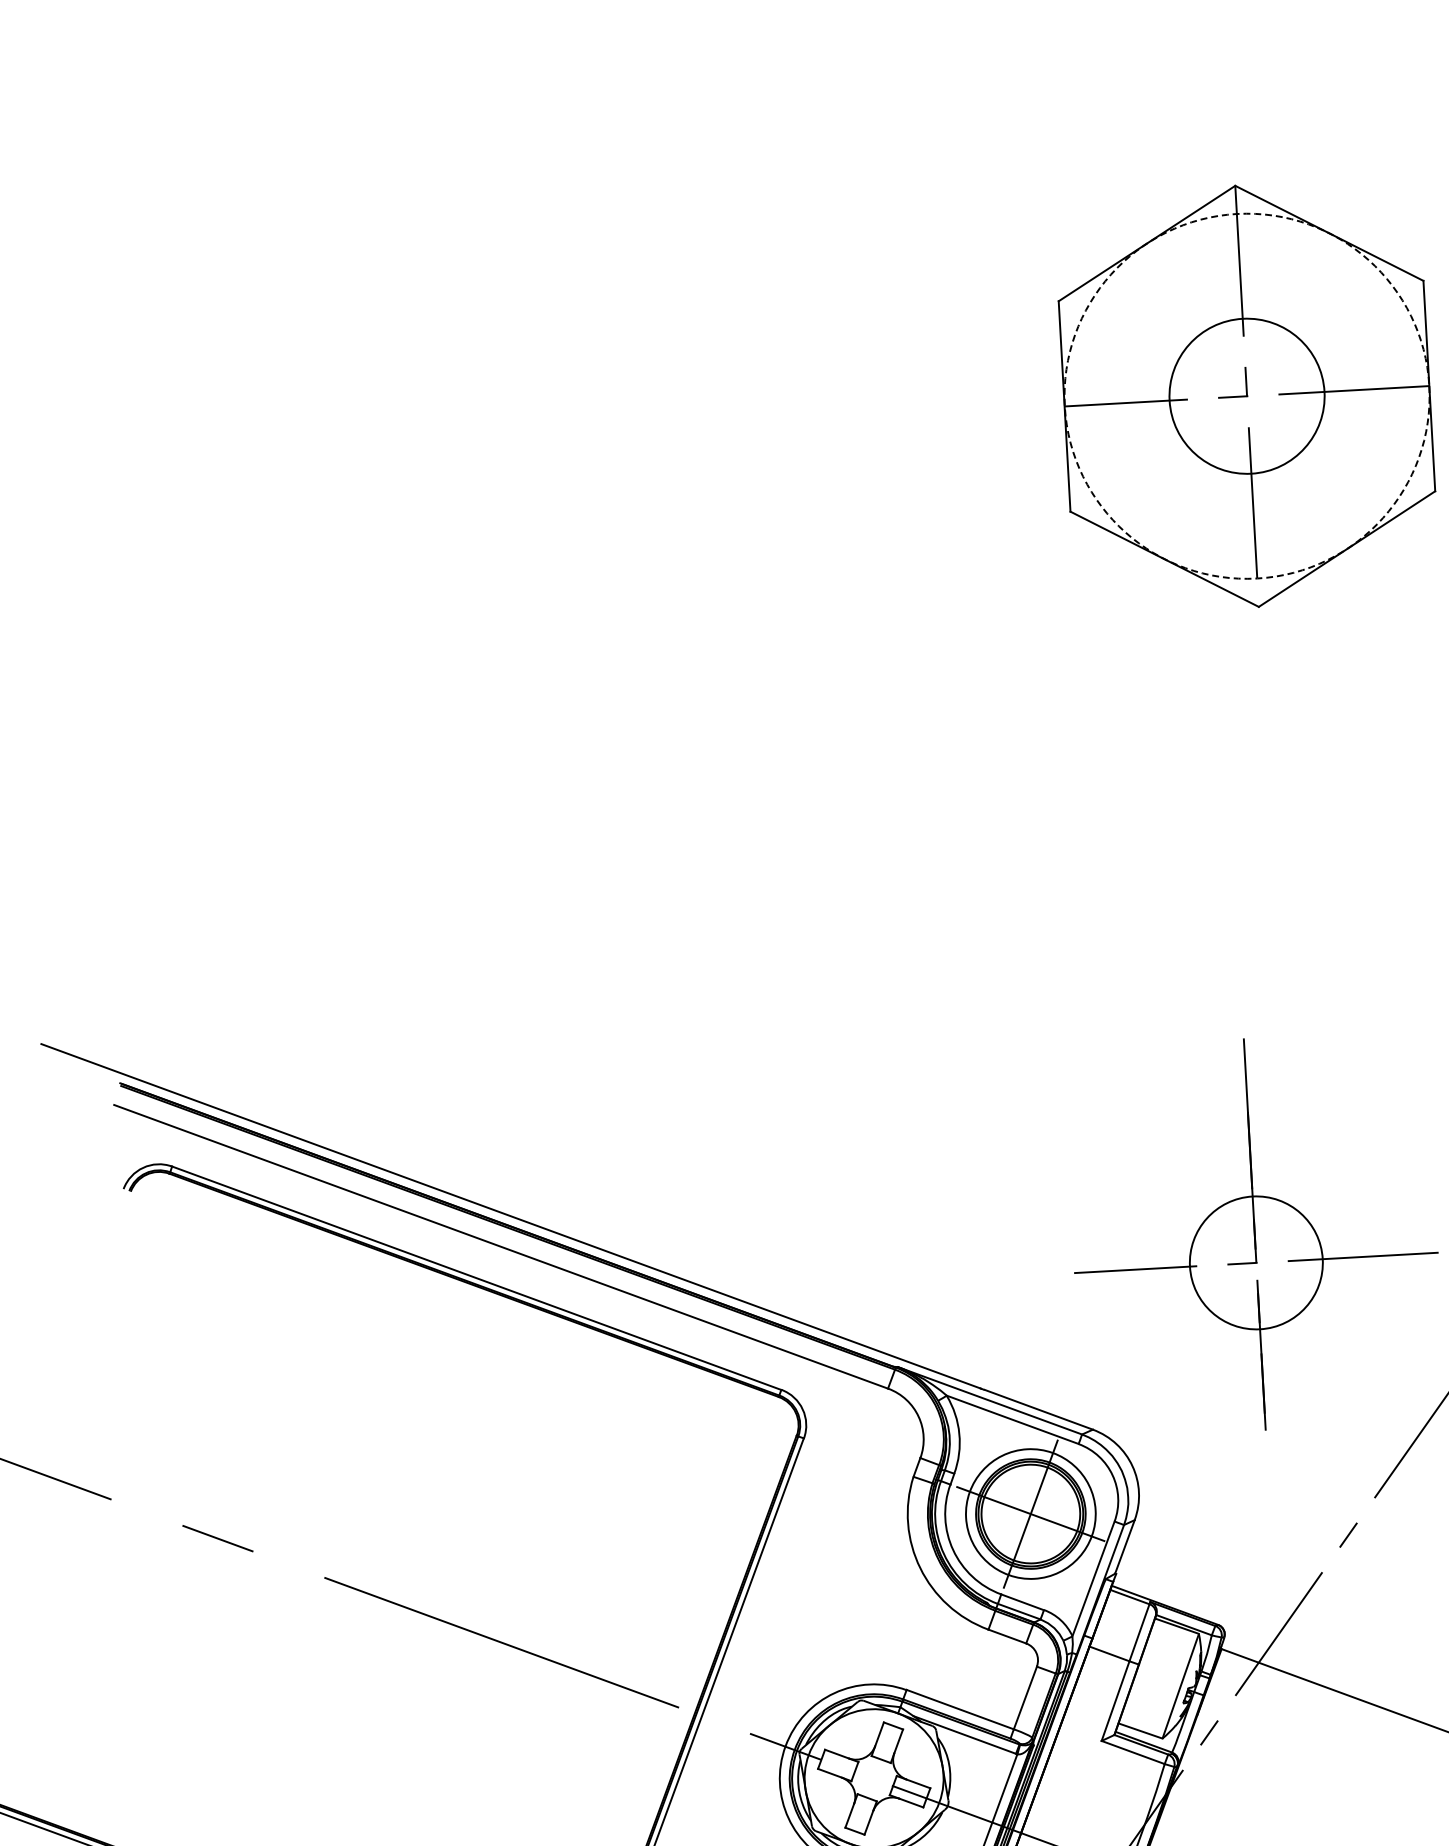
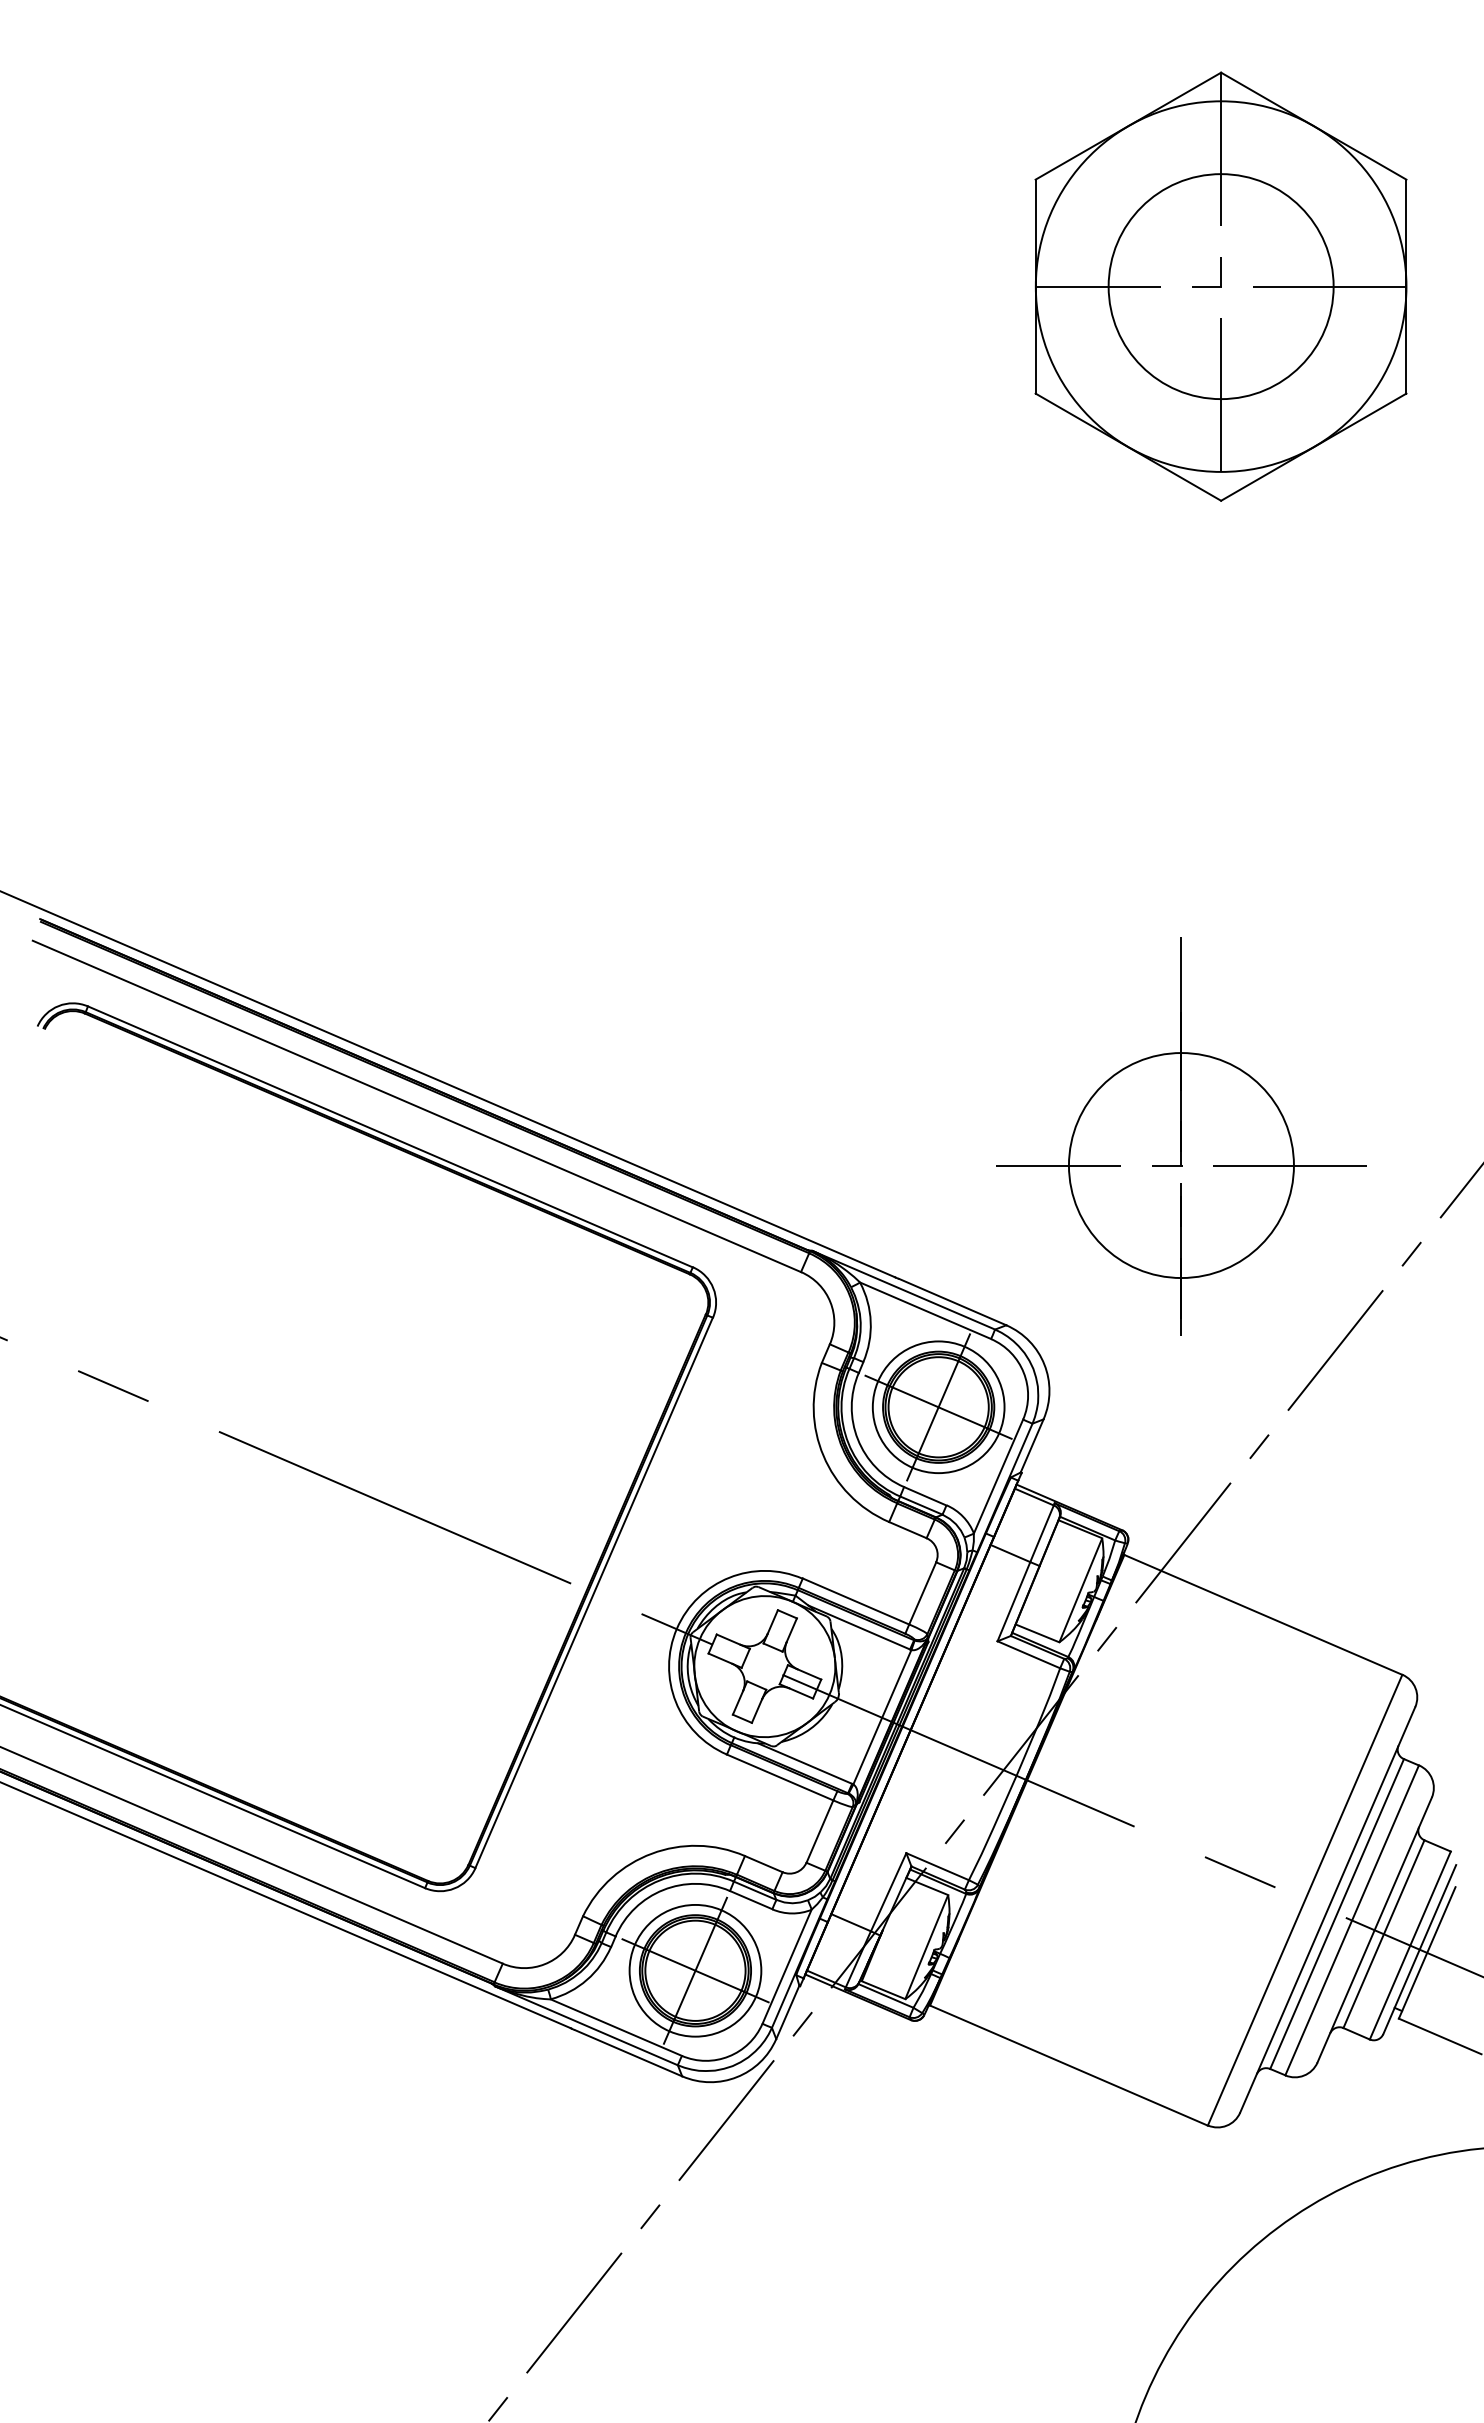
circle: (1246, 396) -> (1220, 286), dashed -> solid
circle: (1246, 396) -> (1220, 286), size x1.43
circle: (1255, 1262) -> (1180, 1165), size x1.67

